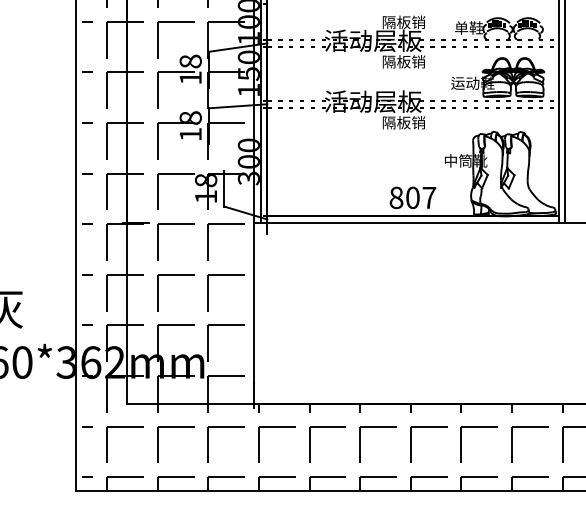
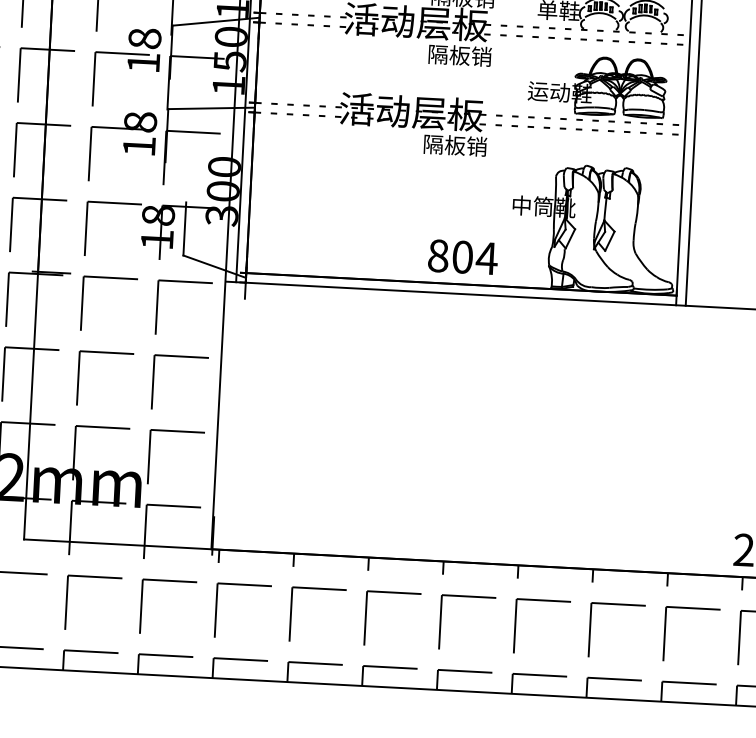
text: (428, 197) -> (485, 257), 807 -> 804

